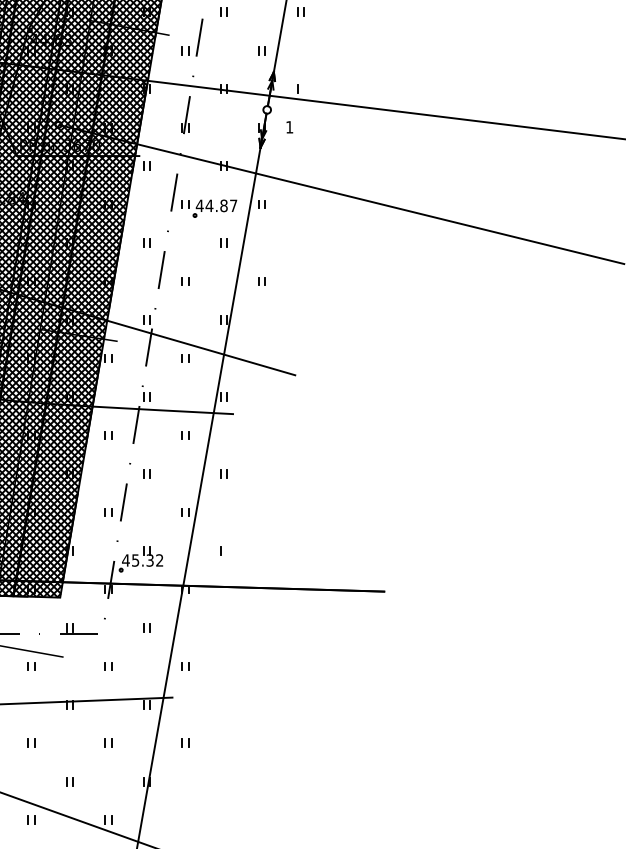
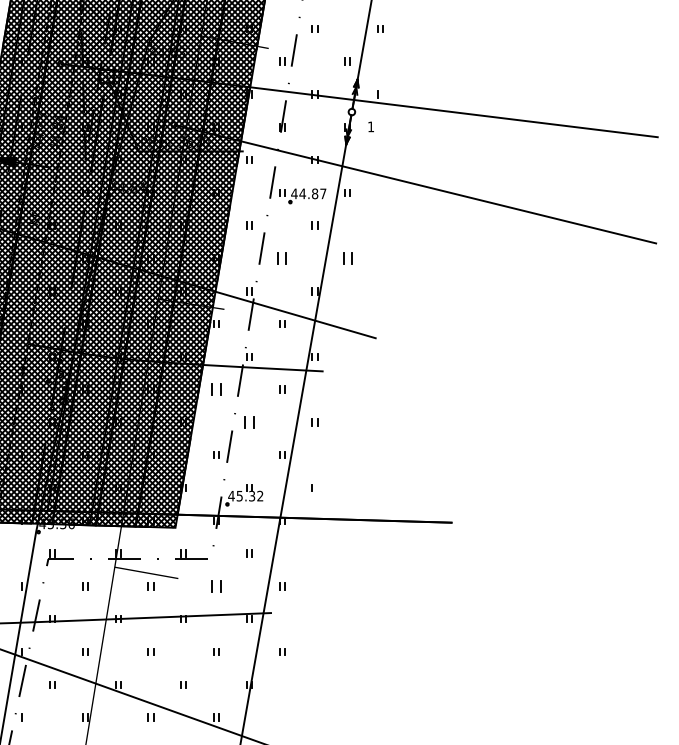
part: (185, 281) -> (282, 258), size x1.6
part: (262, 281) -> (347, 258), size x1.6
part: (108, 435) -> (216, 389), size x1.6
part: (147, 474) -> (249, 422), size x1.6
part: (108, 666) -> (216, 586), size x1.6

